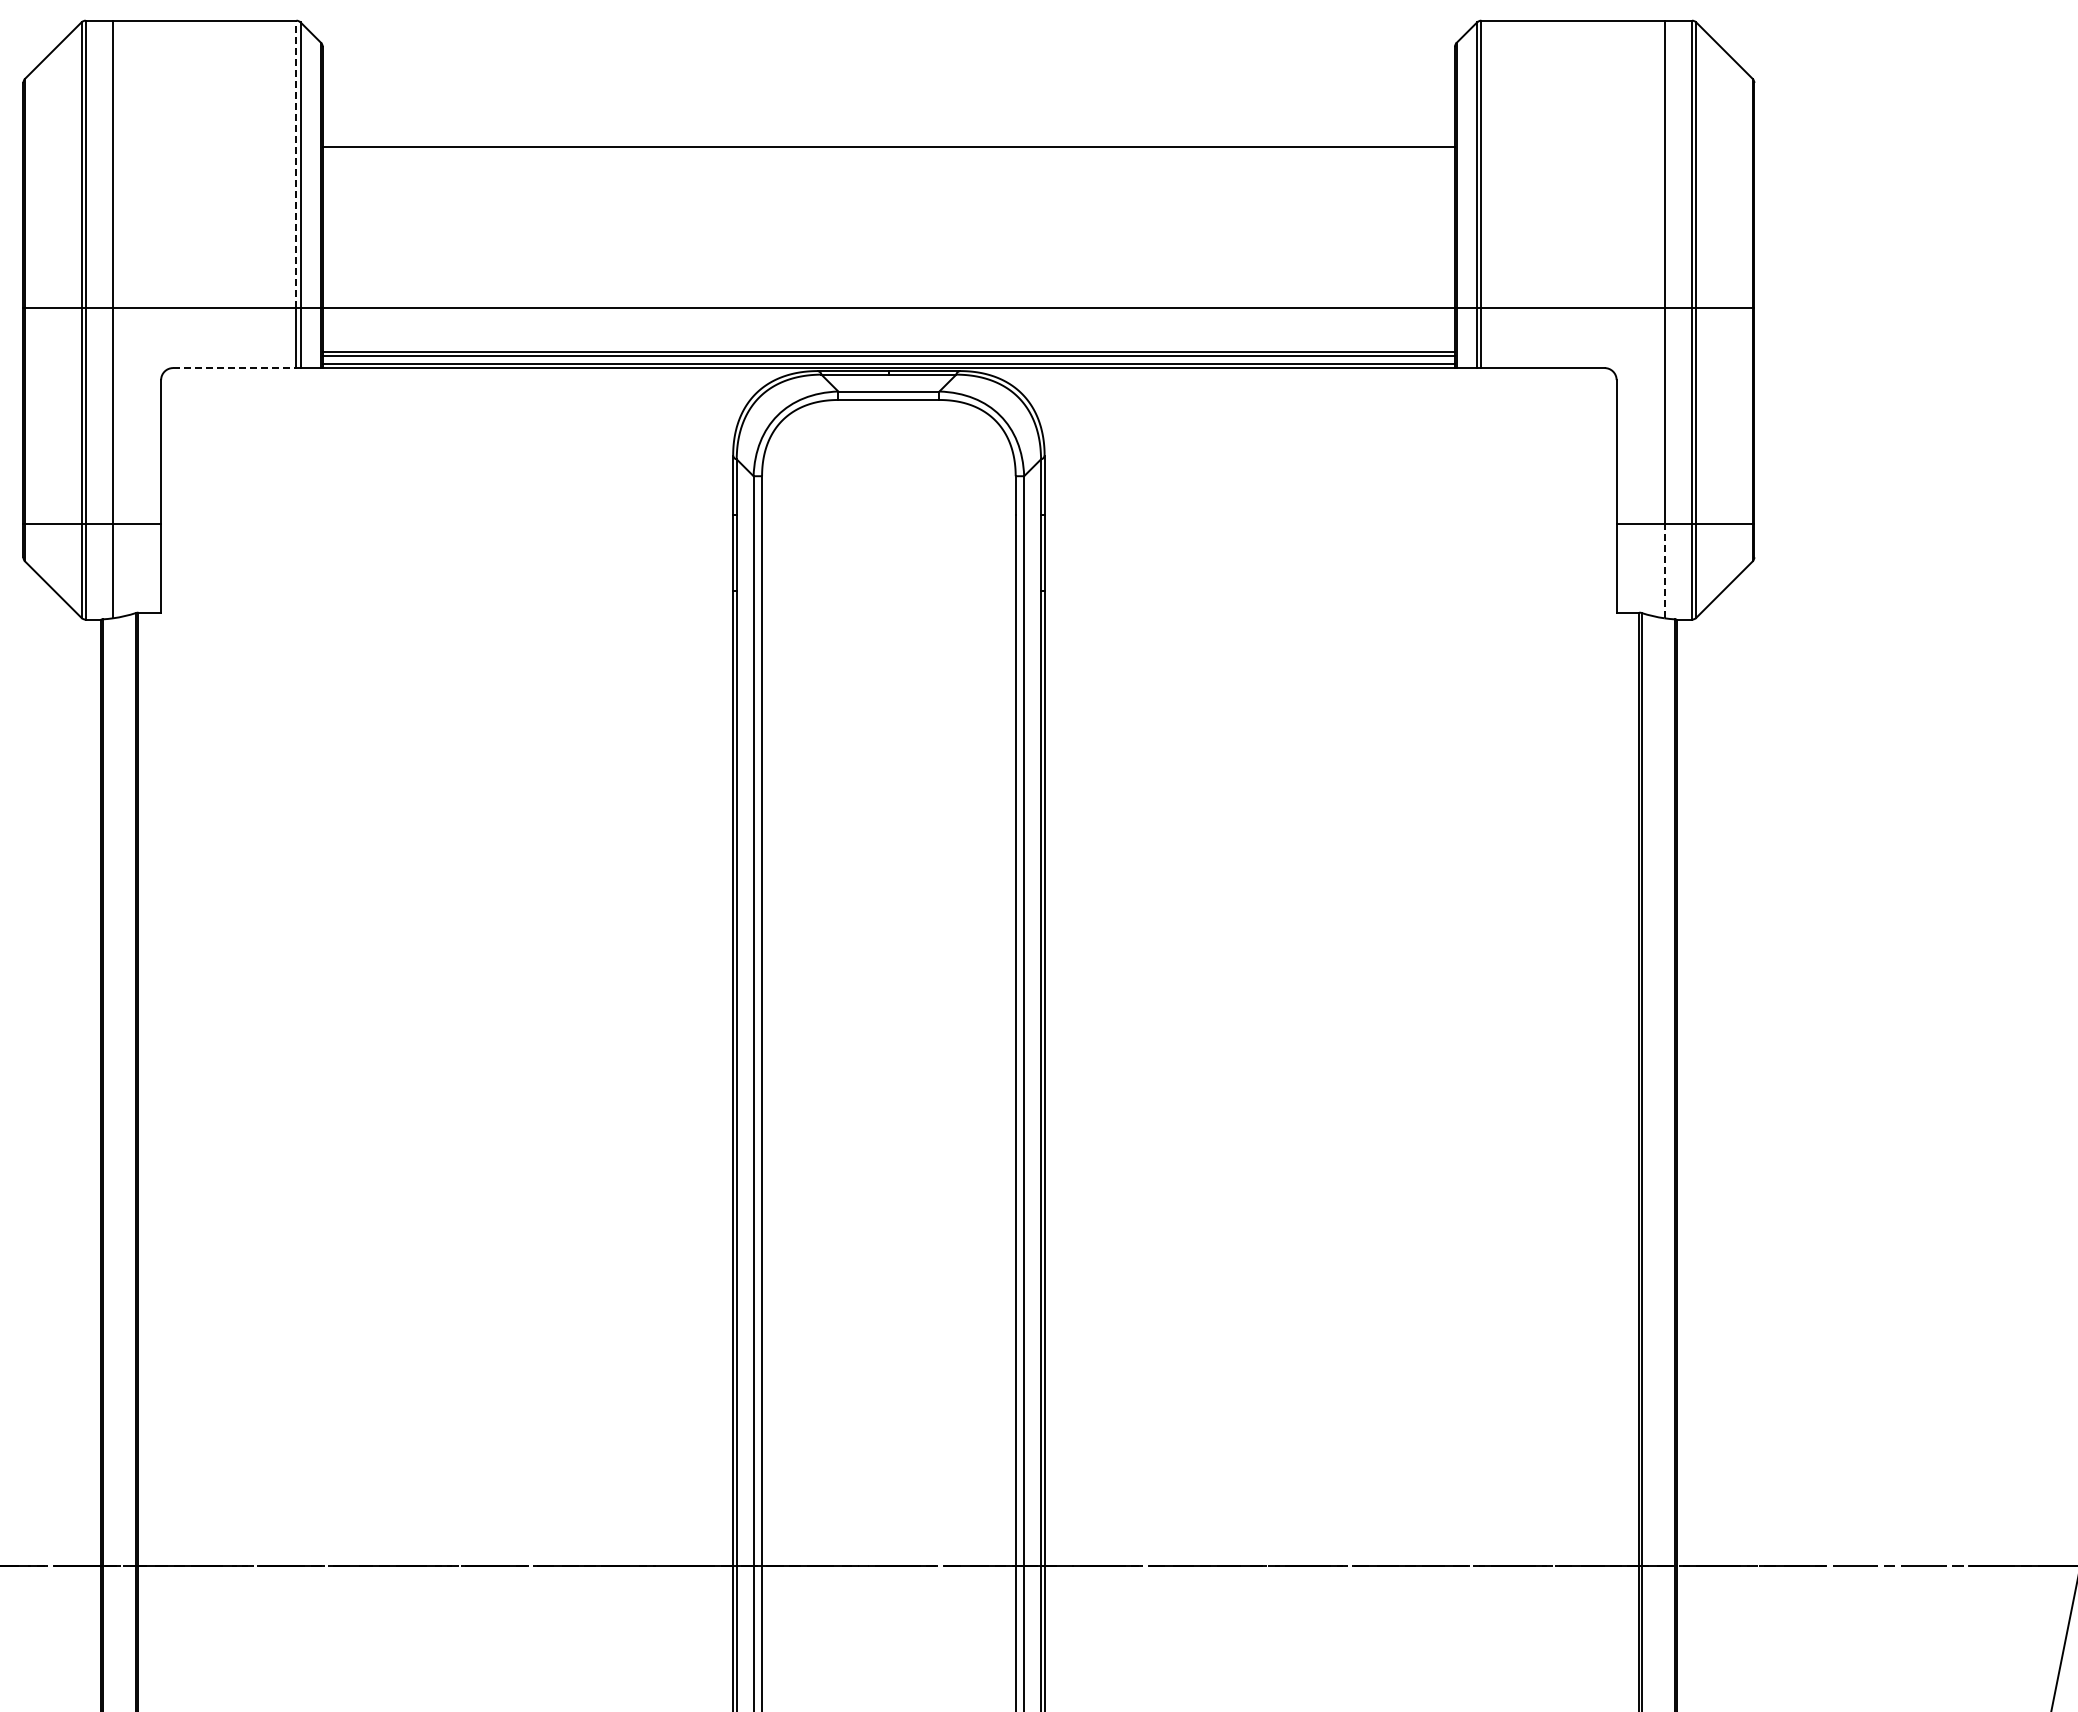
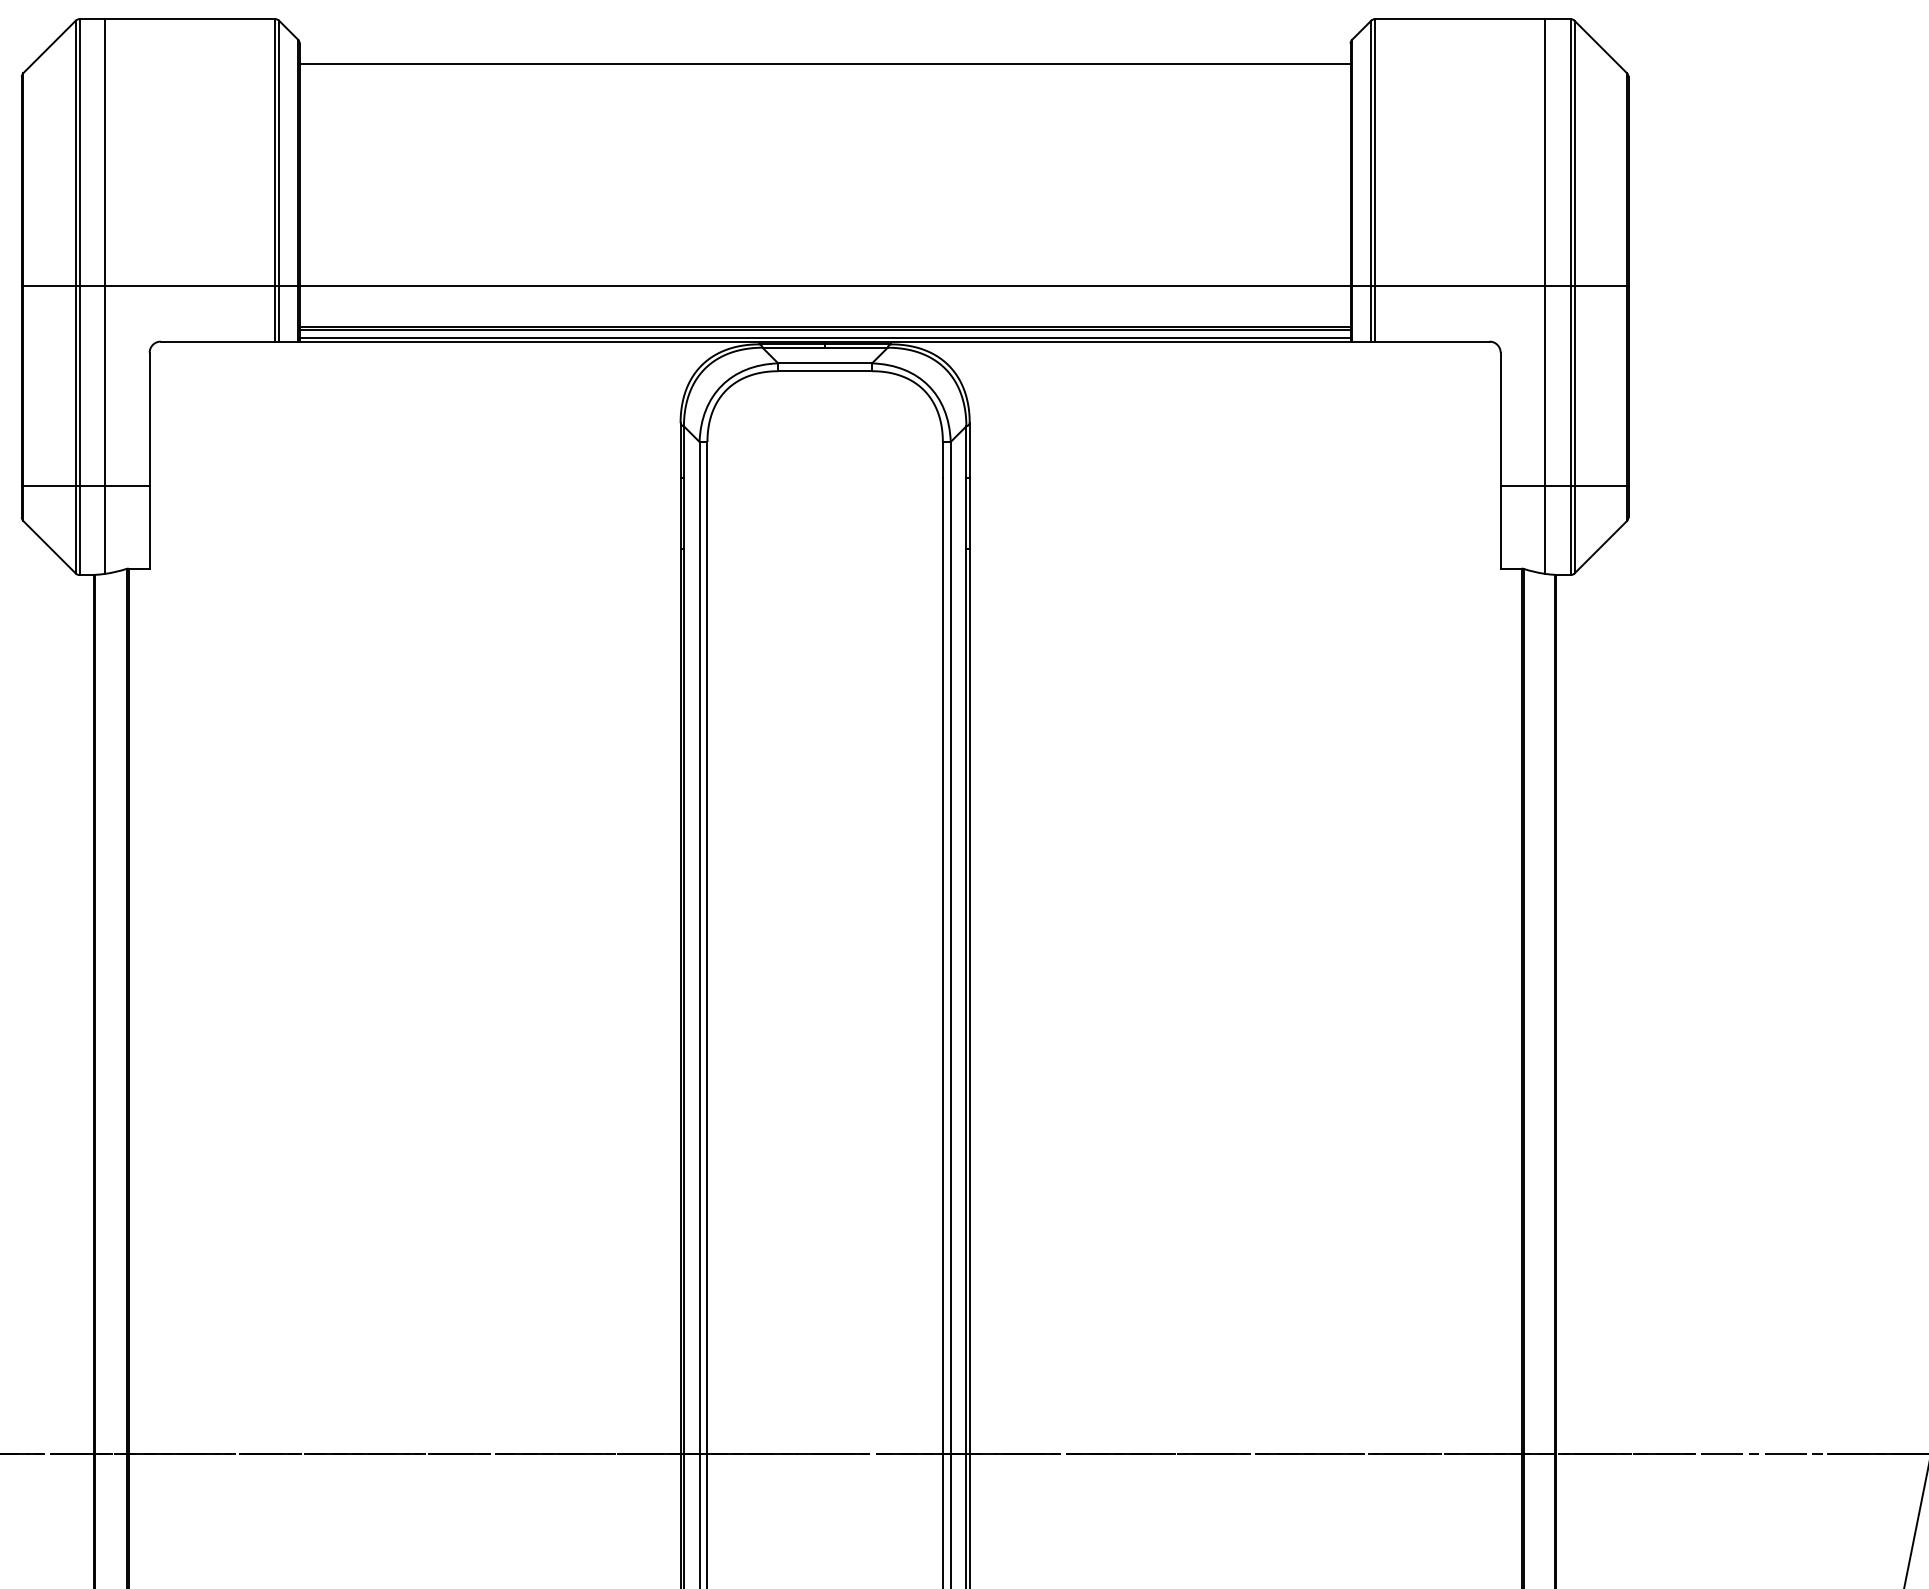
line: (888, 146) -> (824, 63), moved
line: (296, 164) -> (275, 152), dashed -> solid
line: (234, 368) -> (217, 342), dashed -> solid
line: (1664, 570) -> (1545, 529), dashed -> solid

